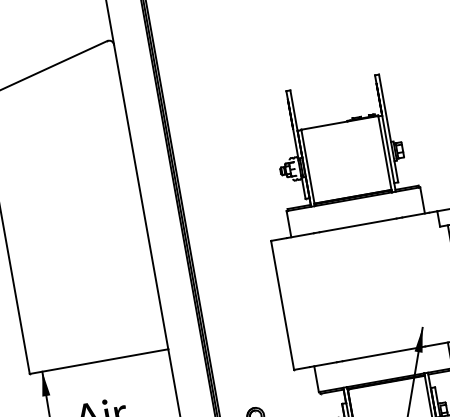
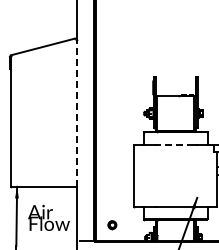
line: (141, 196) -> (77, 113), solid -> dashed
line: (357, 226) -> (175, 145), solid -> dashed

